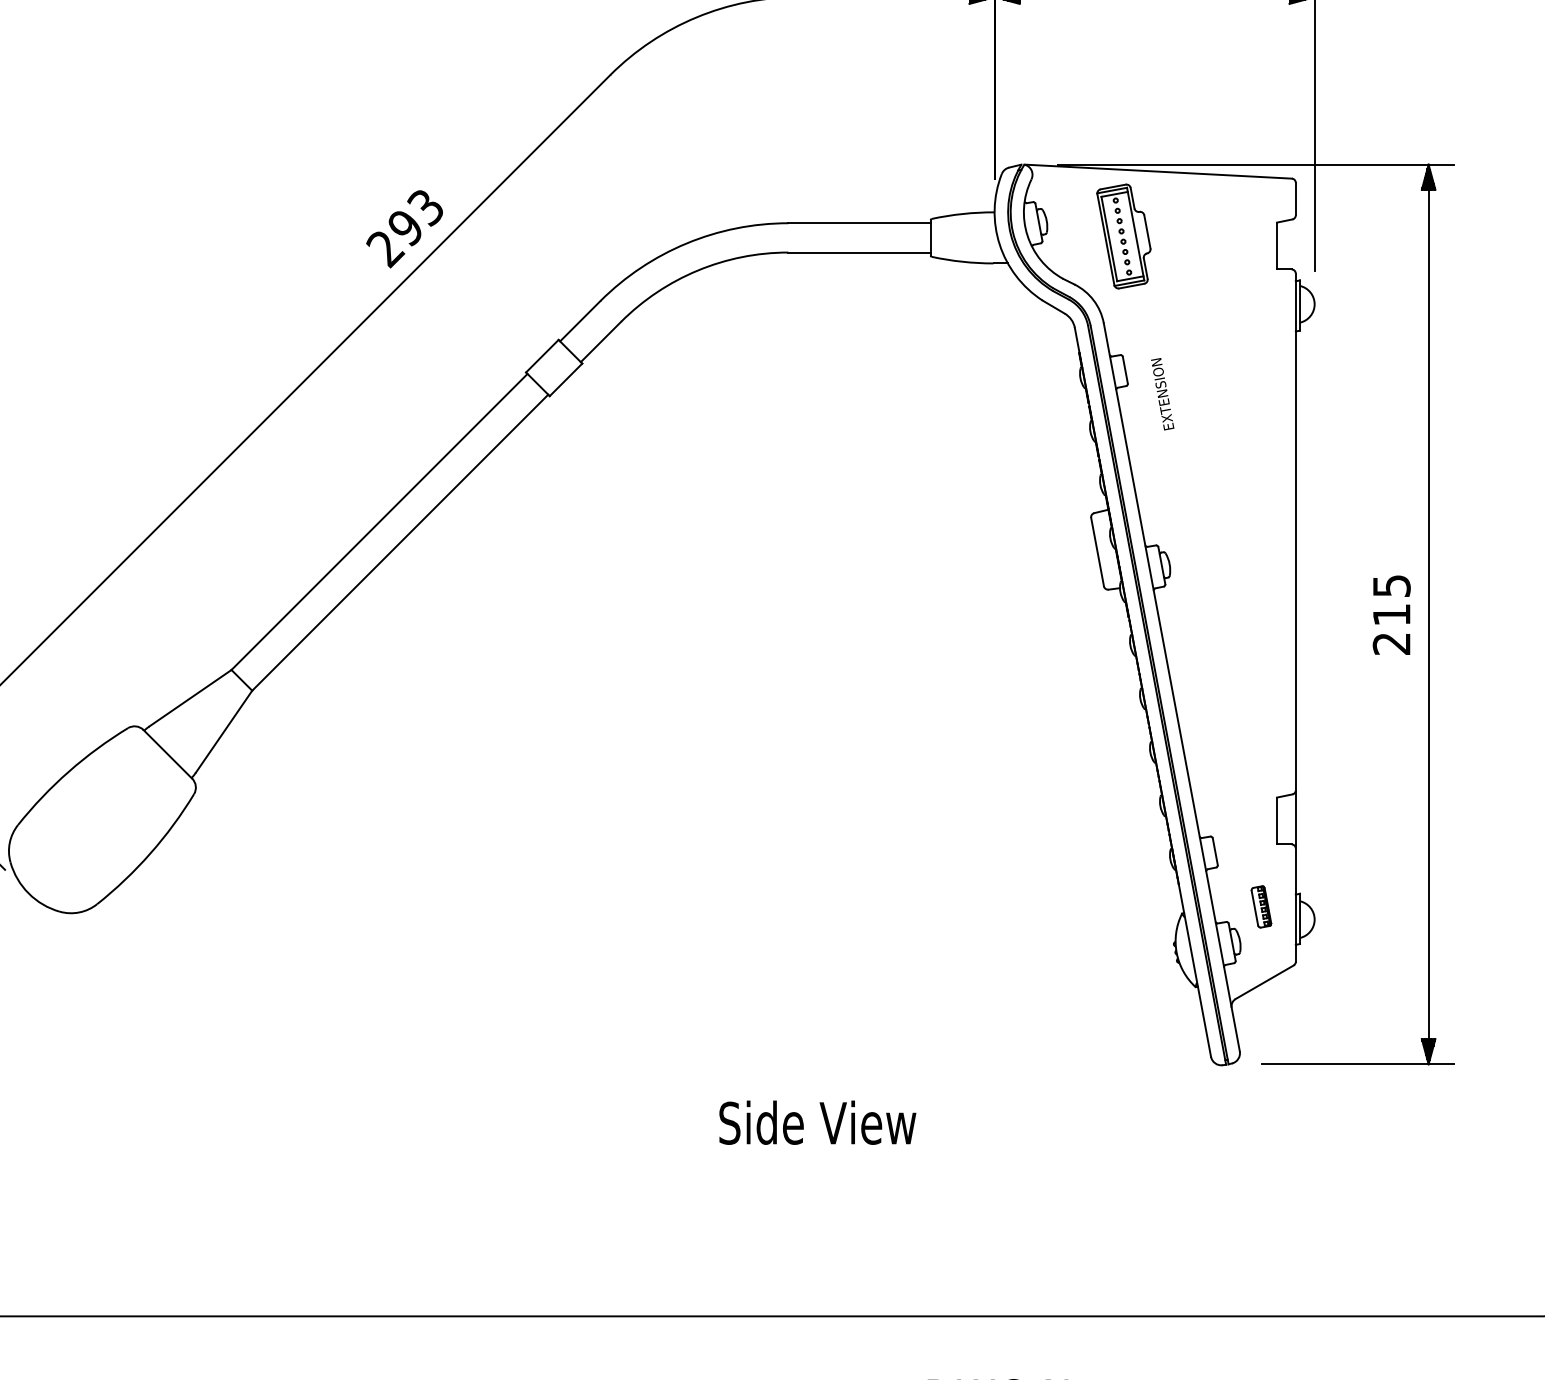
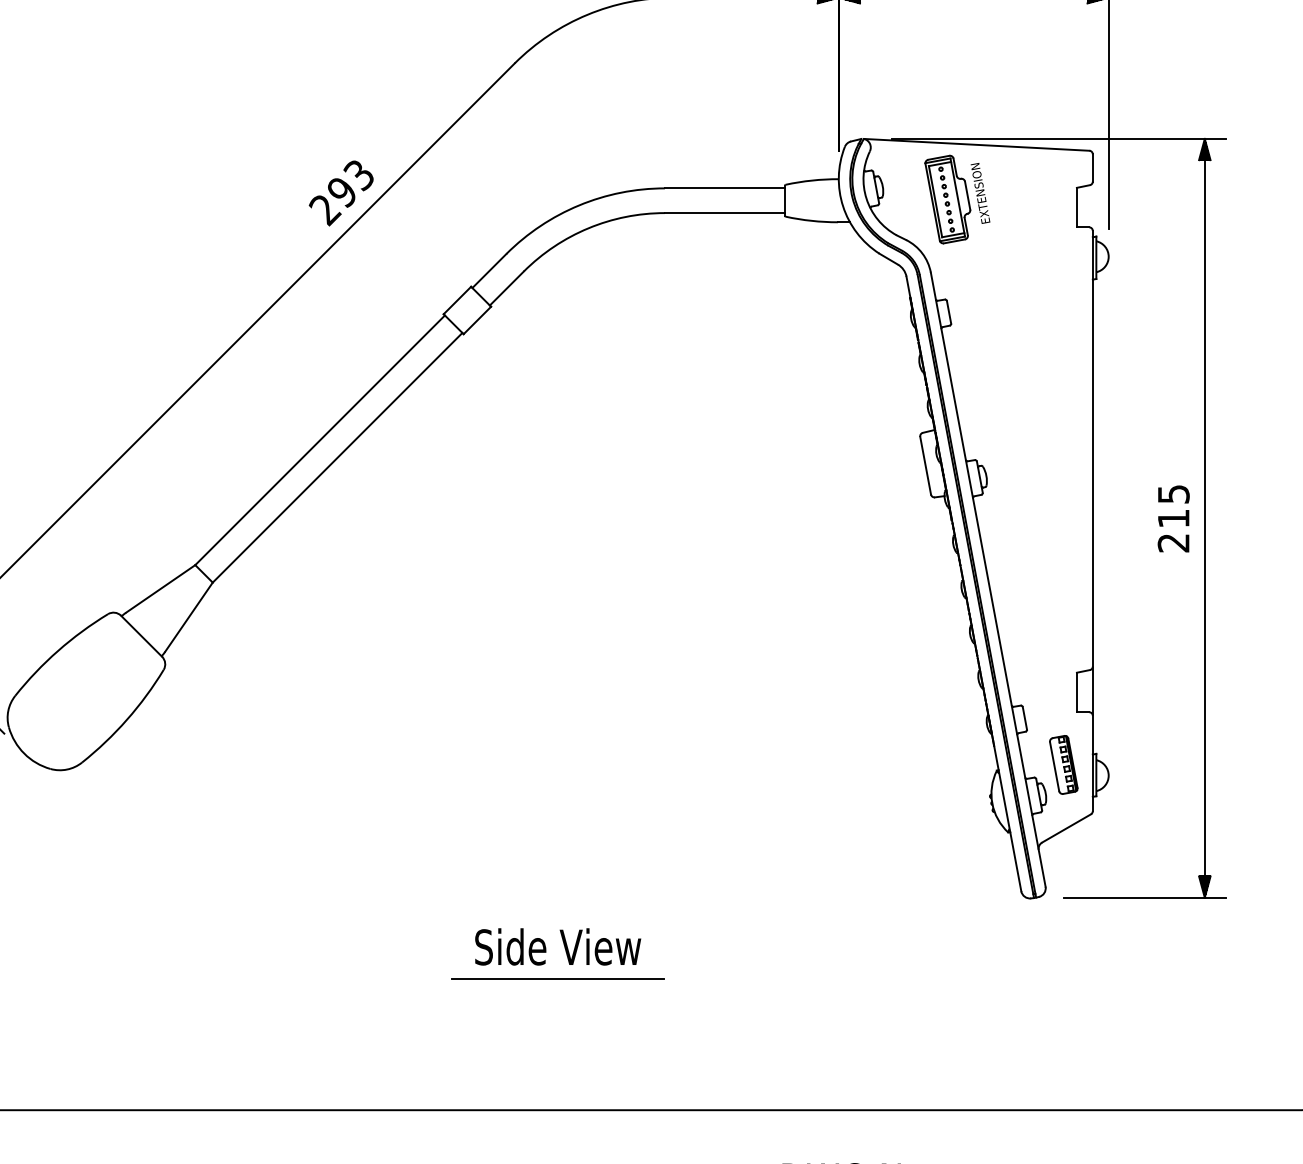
text: (1162, 394) -> (980, 193), moved
part: (1261, 906) -> (1063, 764), size x1.67
text: (817, 1122) -> (557, 946), moved
line: (661, 1160) -> (557, 978), added

